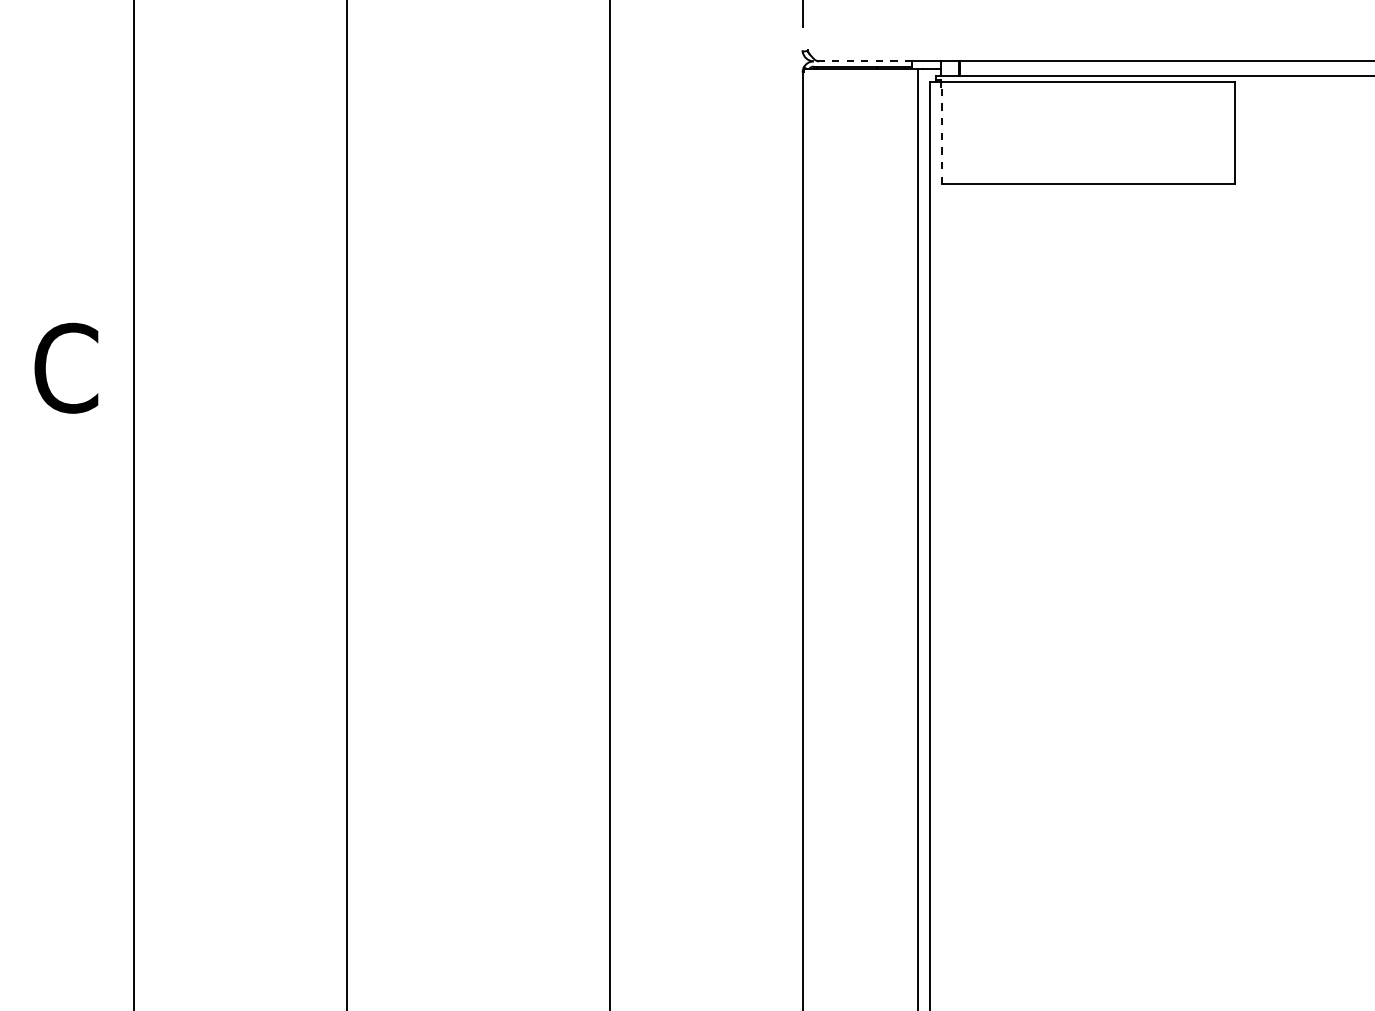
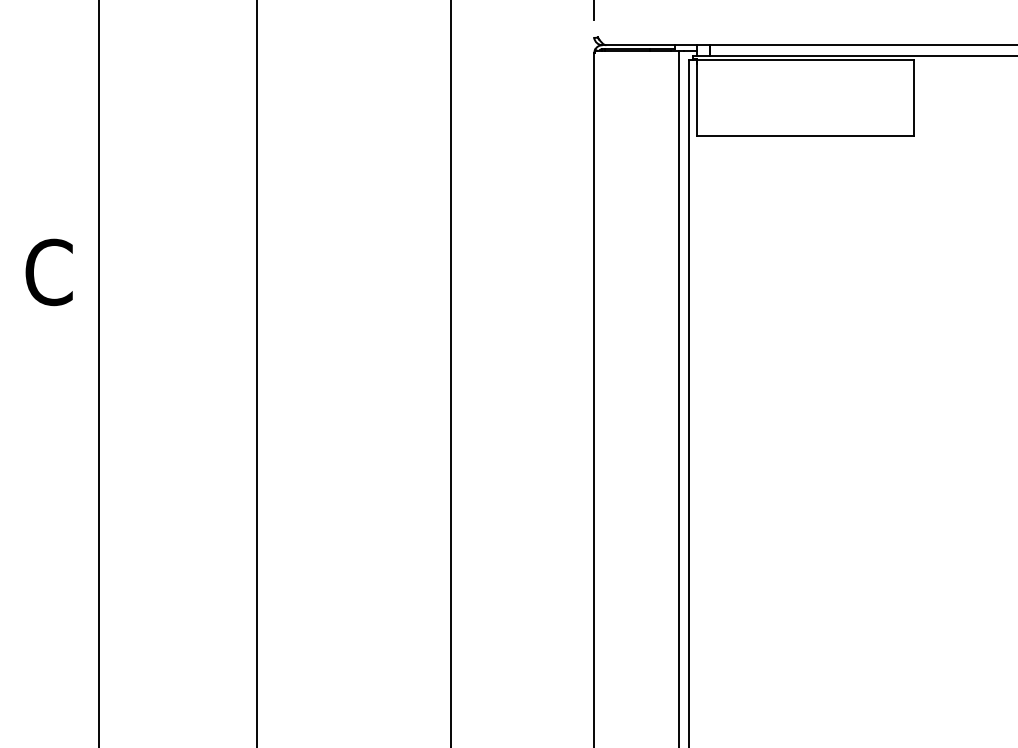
line: (862, 61) -> (638, 45), dashed -> solid
line: (942, 132) -> (697, 97), dashed -> solid

